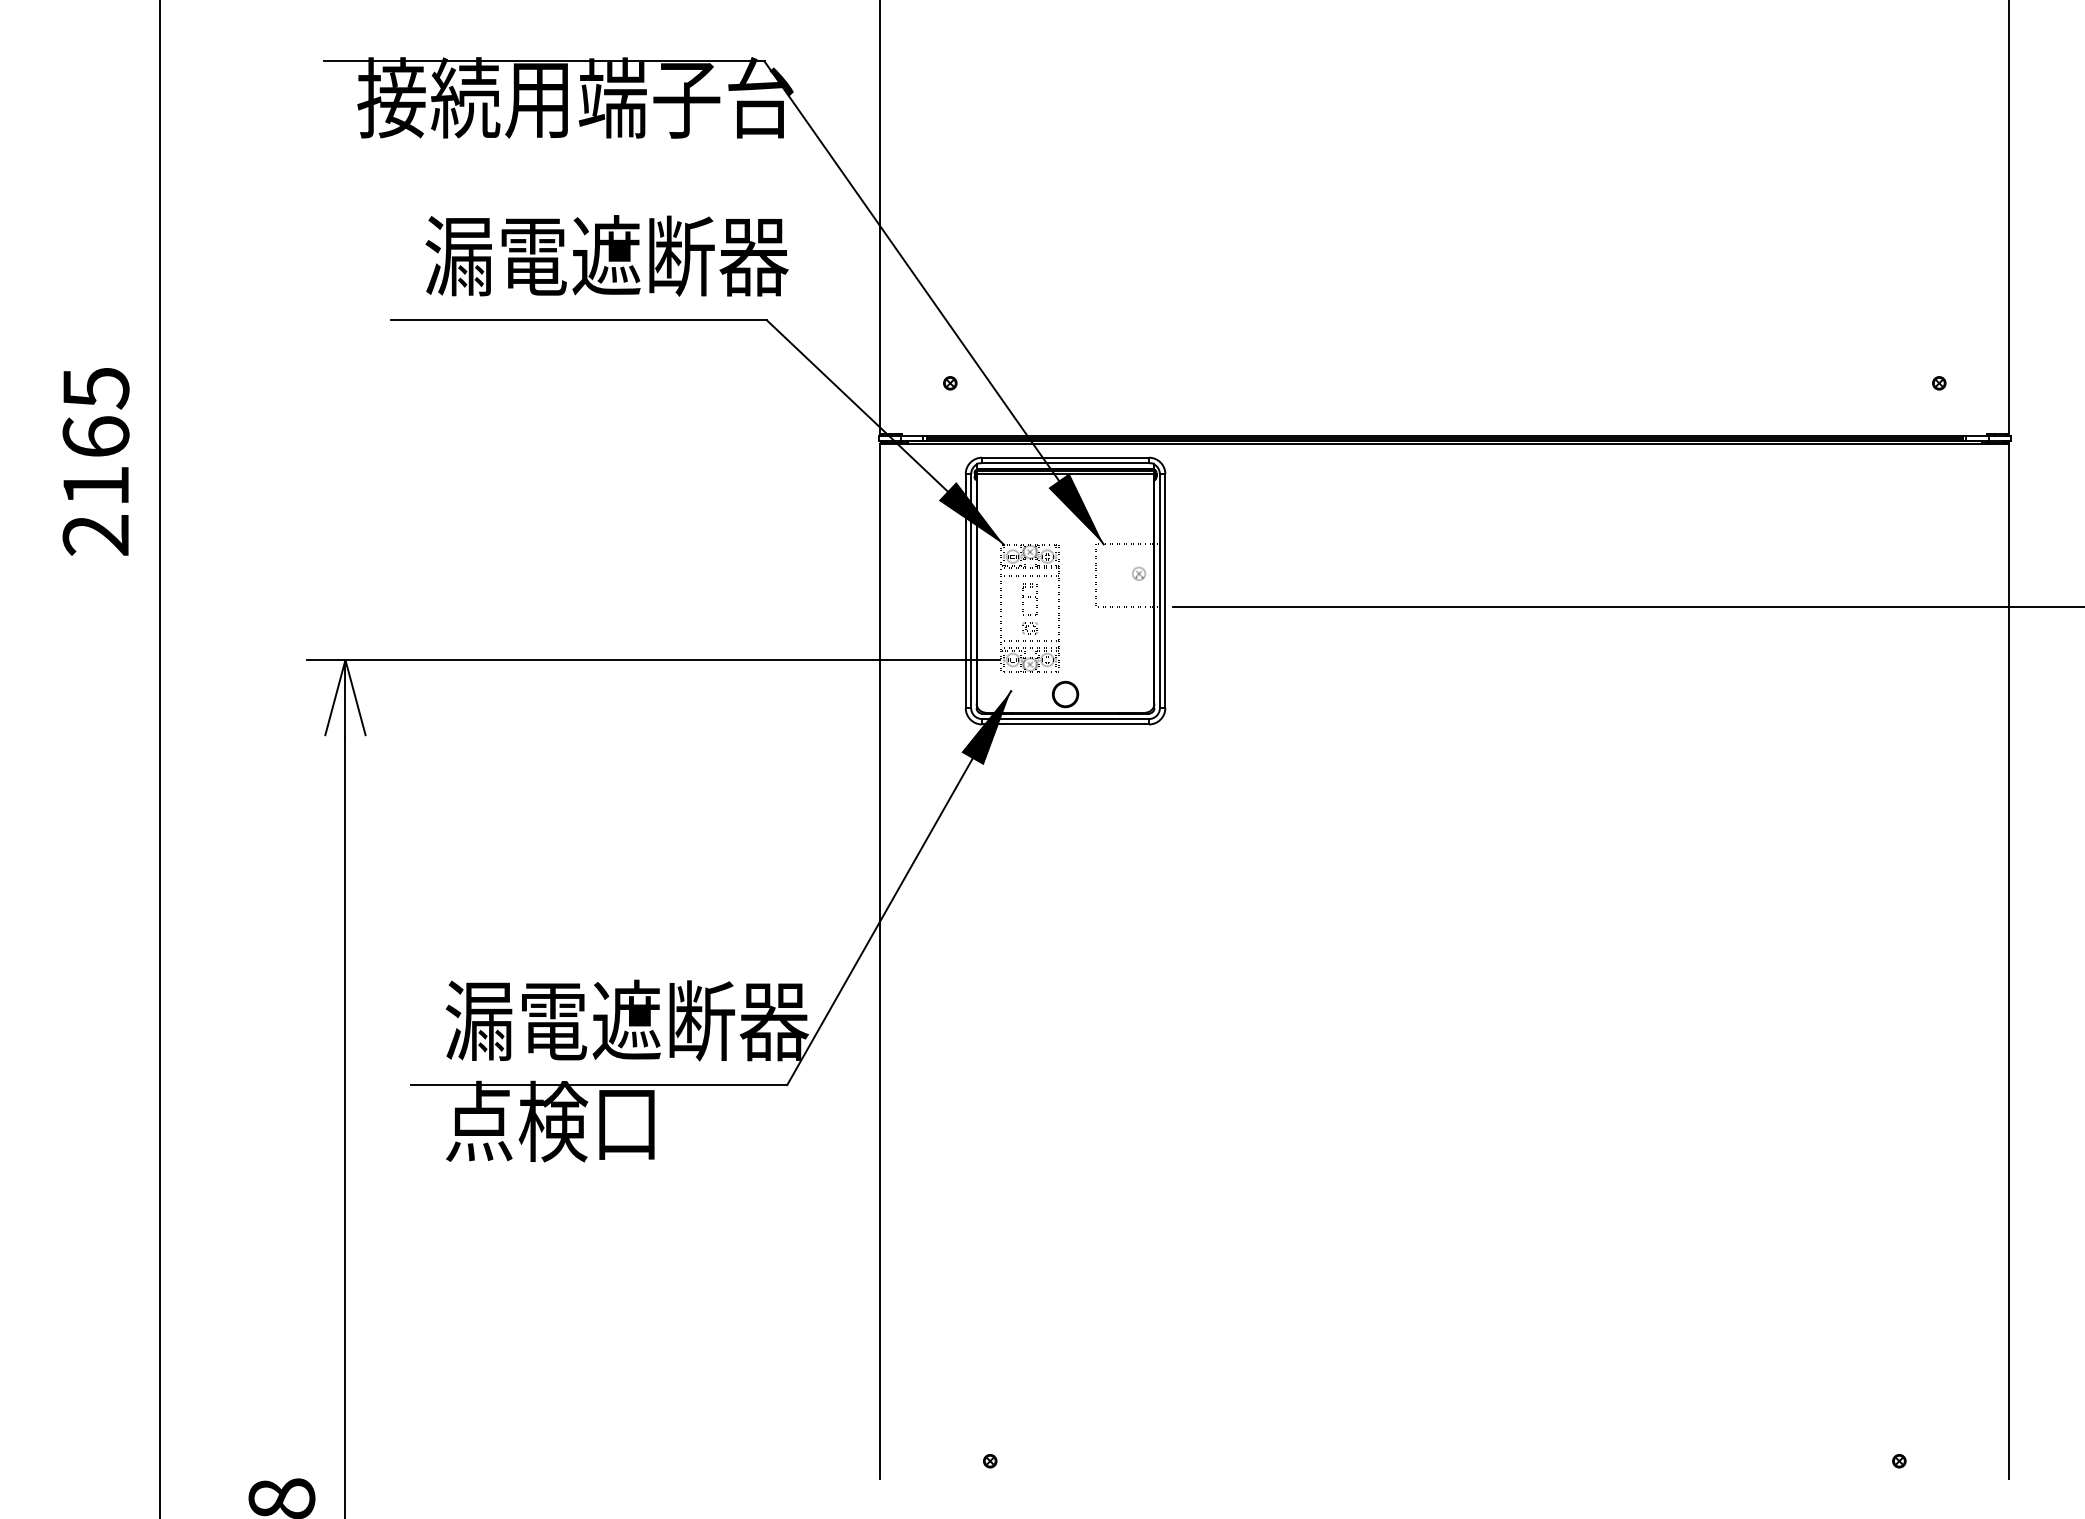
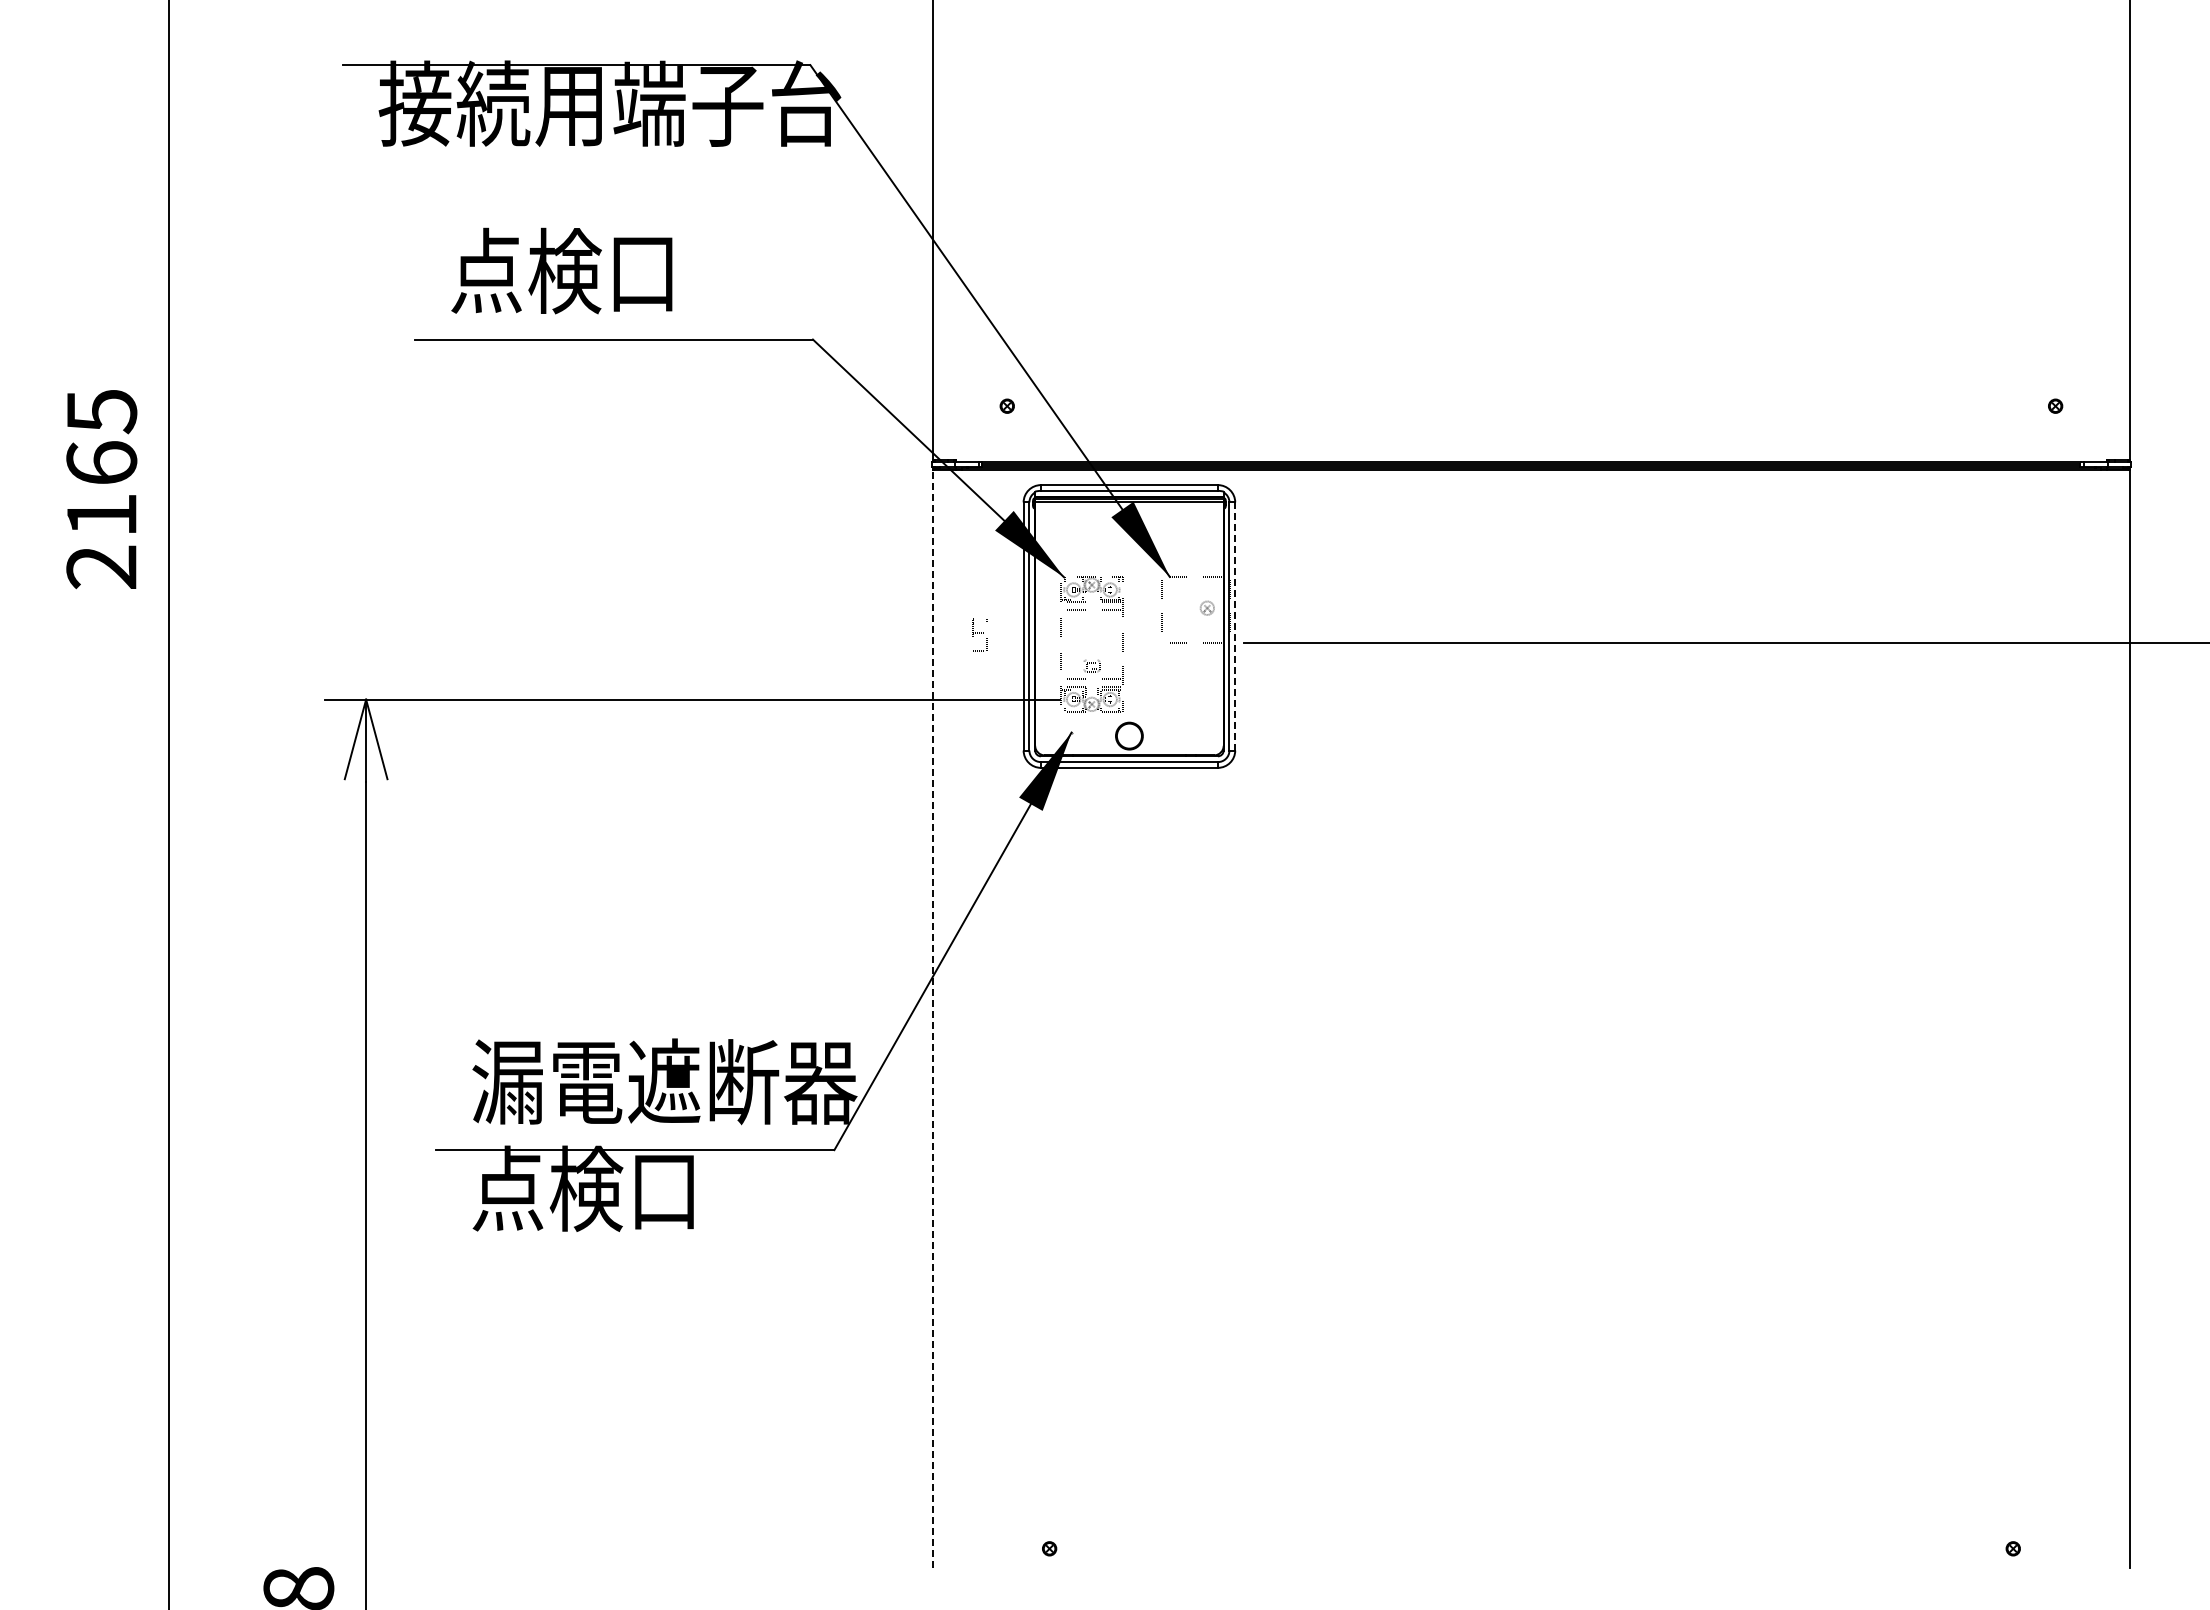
text: (607, 255) -> (643, 270), 漏電遮断器 -> 点検口
line: (1165, 591) -> (1235, 626), solid -> dashed
part: (1029, 598) -> (979, 634), moved
line: (880, 961) -> (933, 1019), solid -> dashed

